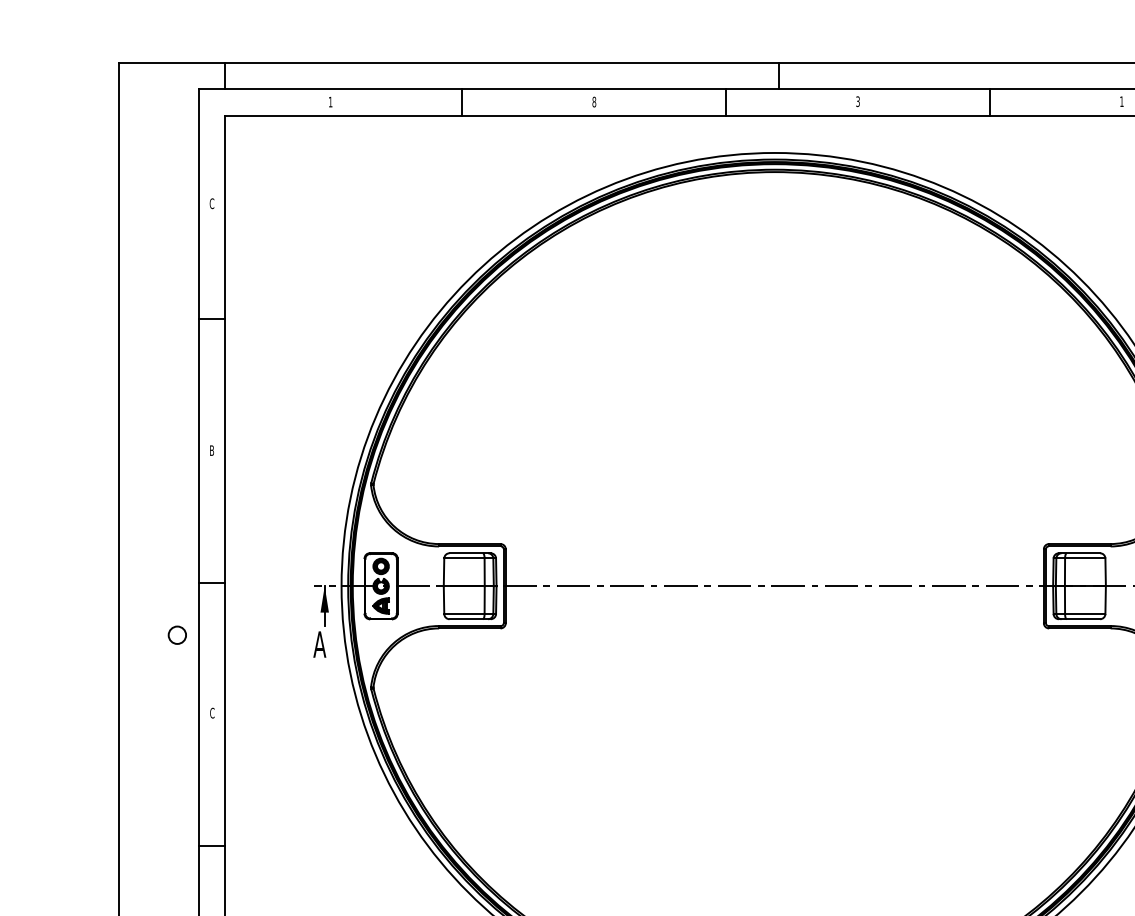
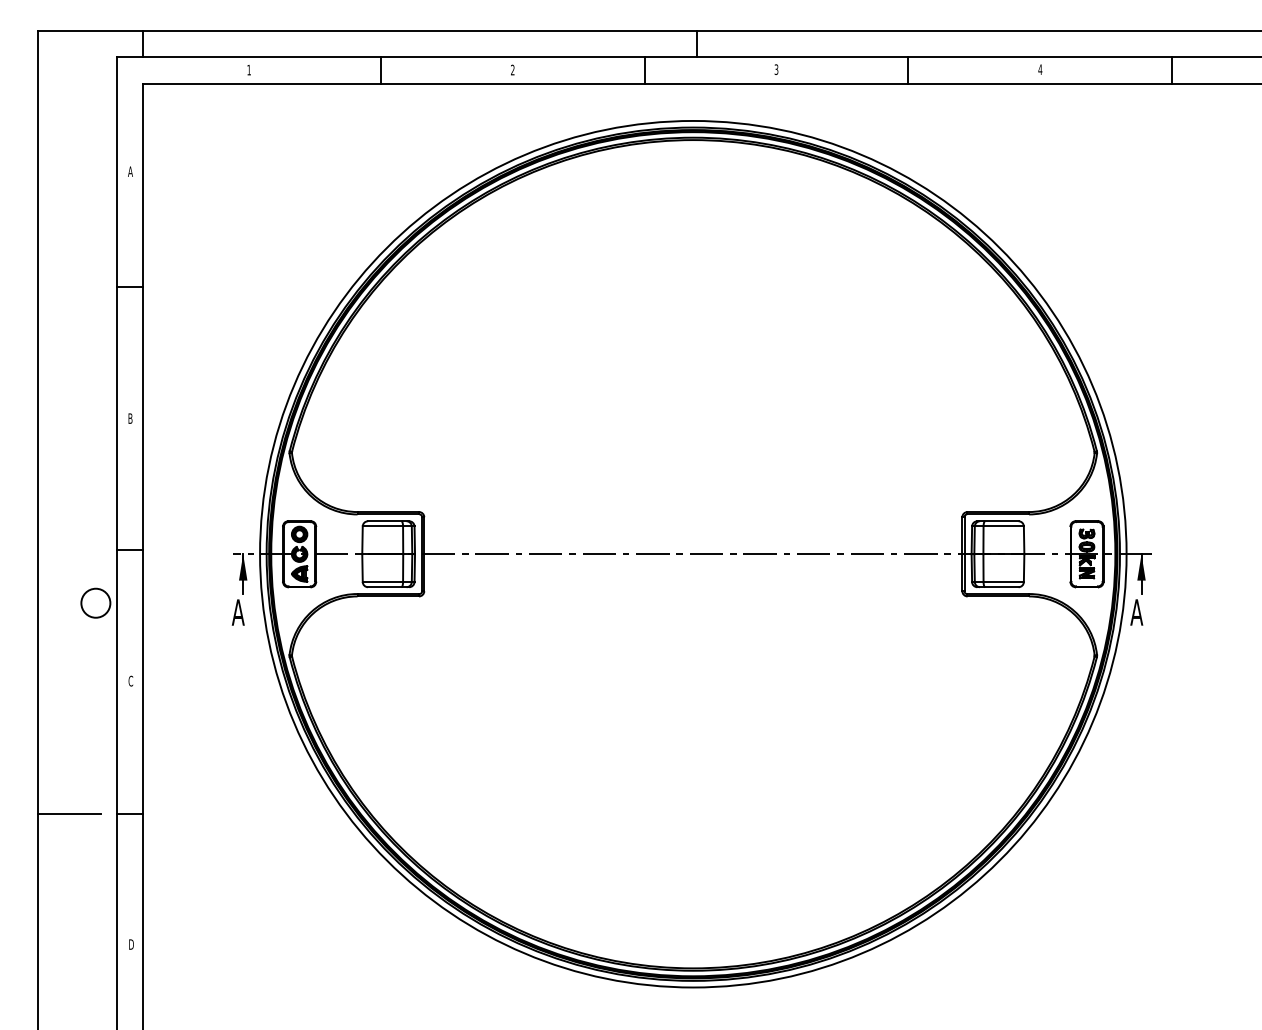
text: (1122, 101) -> (1040, 69), 1 -> 4
text: (594, 102) -> (512, 70), 8 -> 2
text: (212, 203) -> (130, 171), C -> A
circle: (177, 634) -> (95, 602), size x1.67
line: (151, 846) -> (69, 814), added

